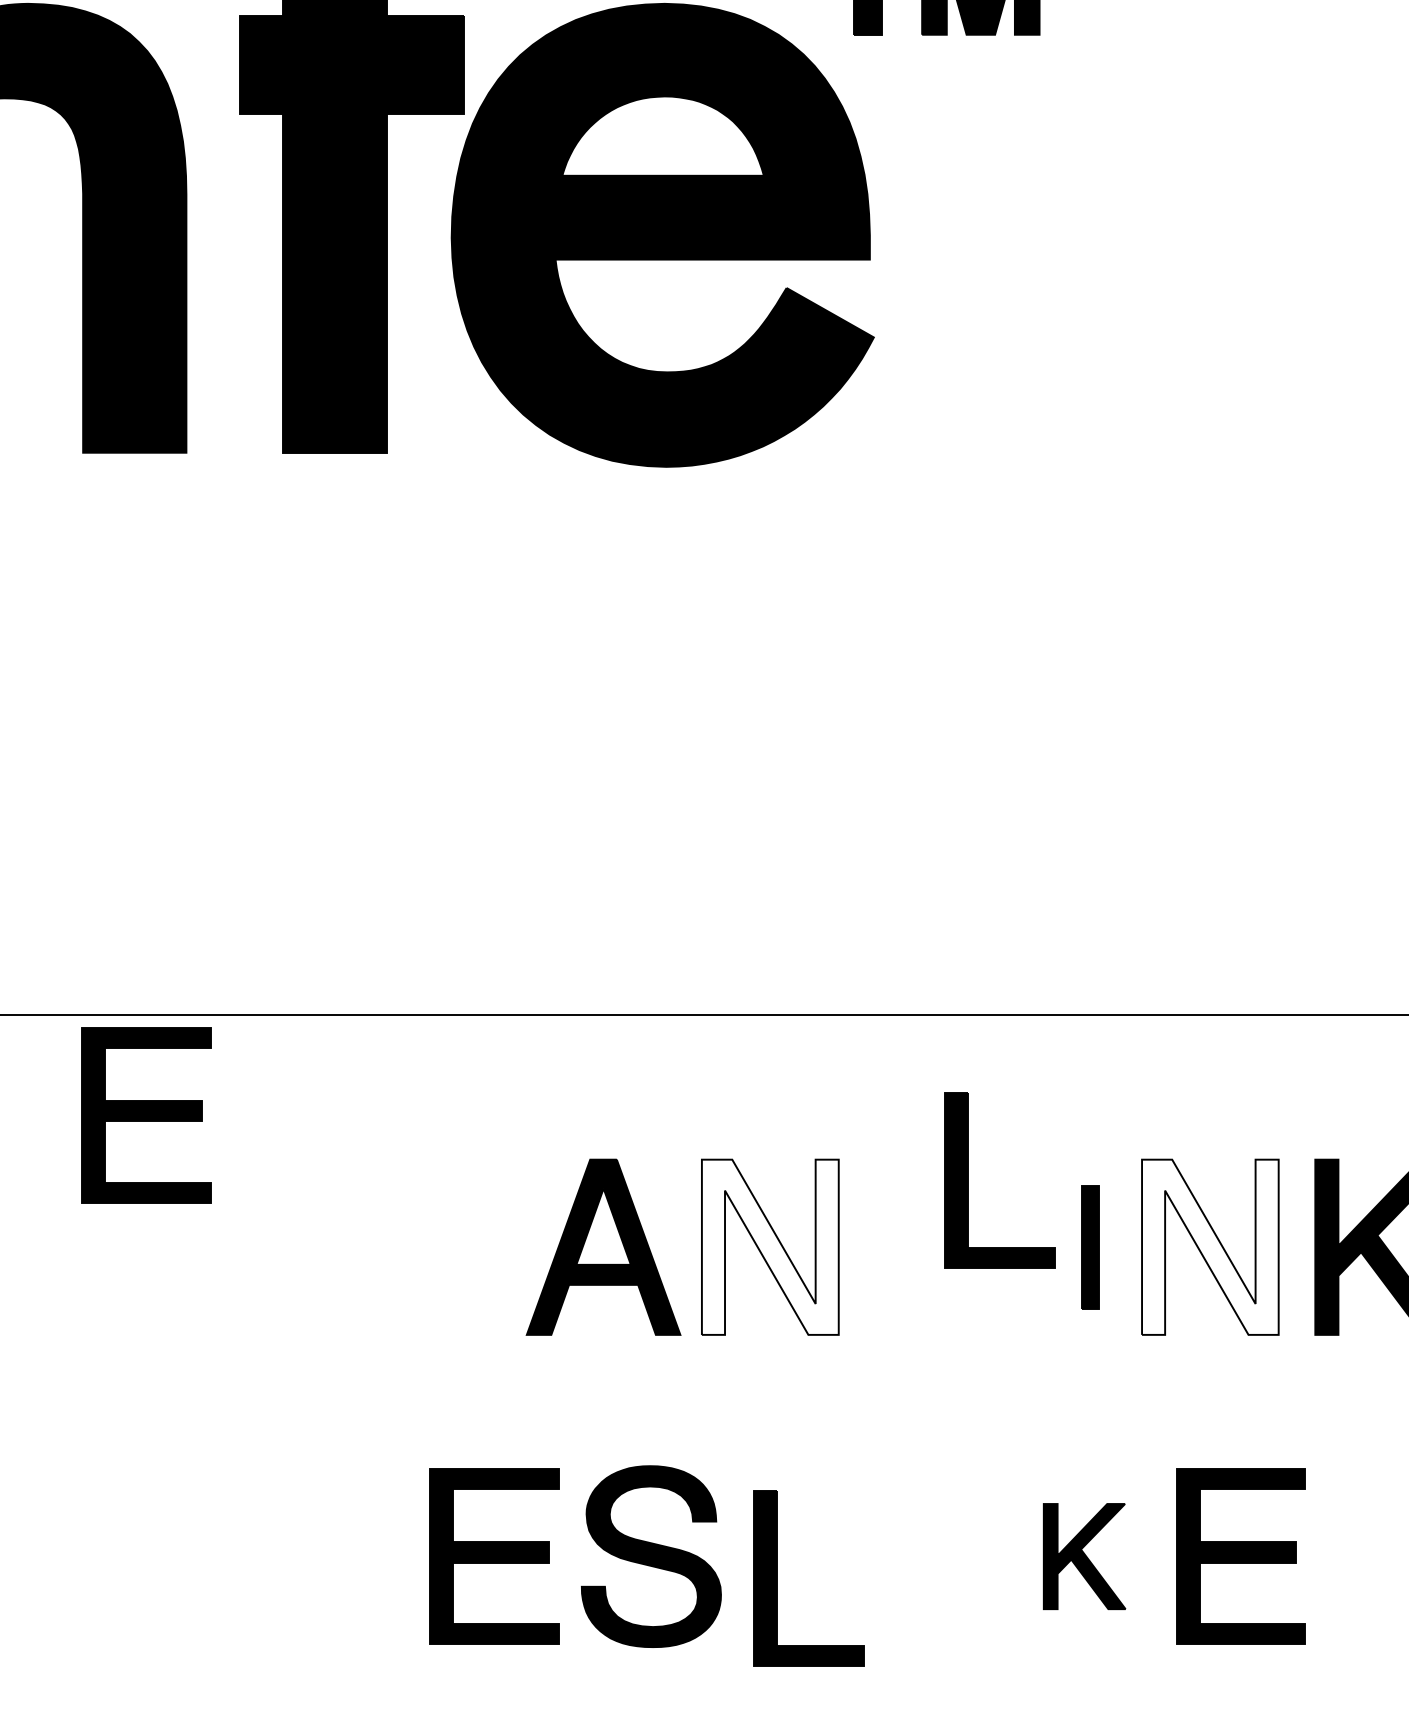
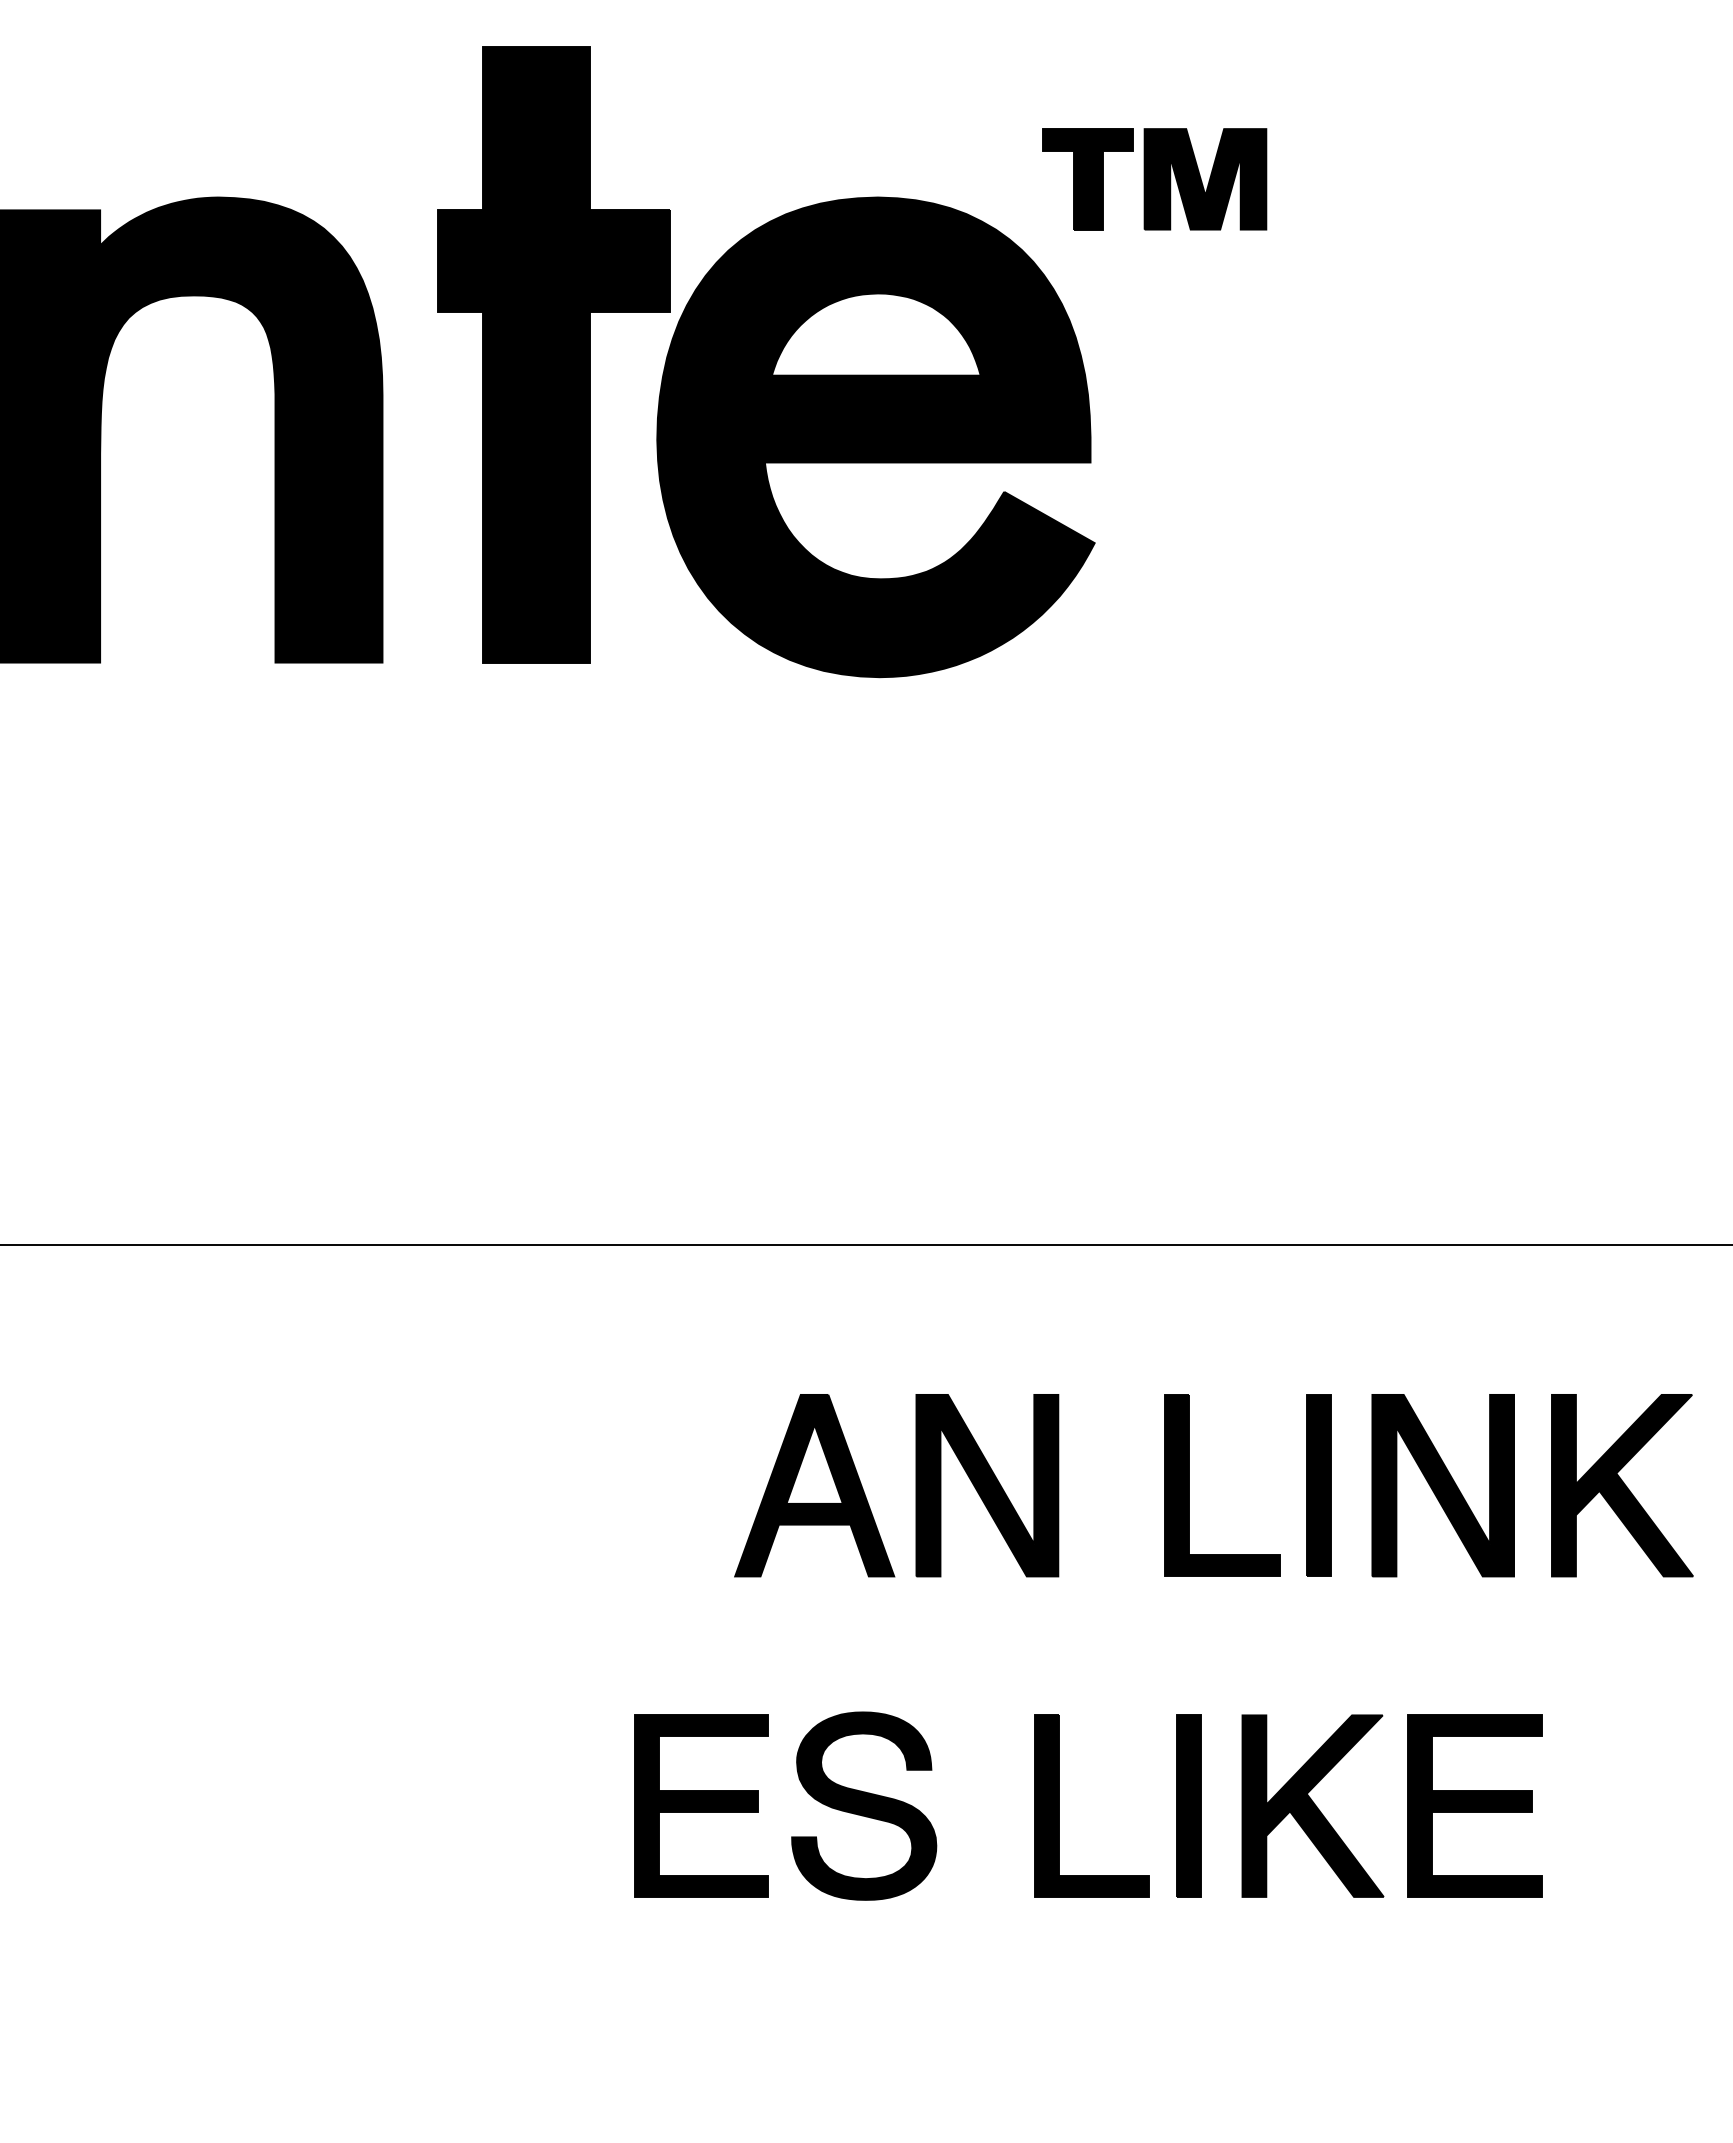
part: (146, 1114) -> (341, 1348), removed
part: (968, 1180) -> (1189, 1485), moved
fill: (770, 1247) -> (987, 1485), added
part: (1089, 1247) -> (1318, 1485), size x1.43
fill: (1210, 1247) -> (1443, 1485), added
part: (964, 1556) -> (1188, 1805), added
part: (1084, 1556) -> (1312, 1805), size x1.67
part: (777, 1578) -> (1059, 1805), moved

